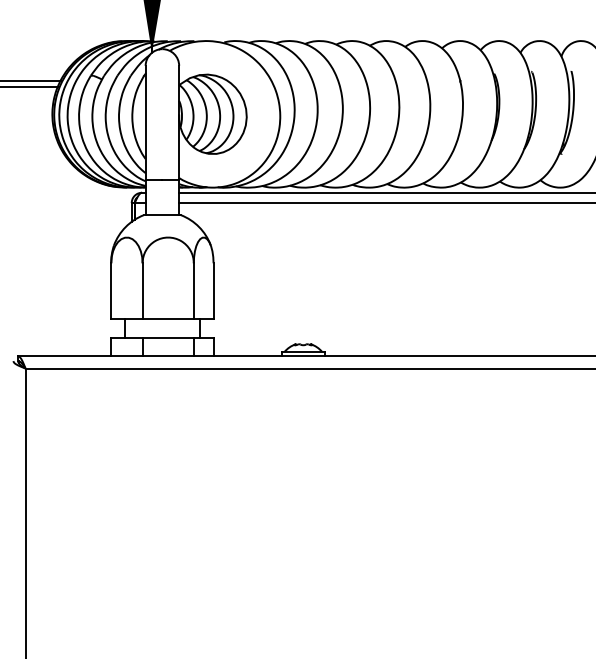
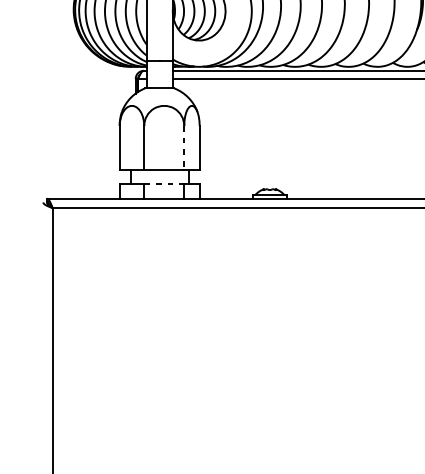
line: (193, 291) -> (184, 148), solid -> dashed
line: (168, 337) -> (164, 183), solid -> dashed

